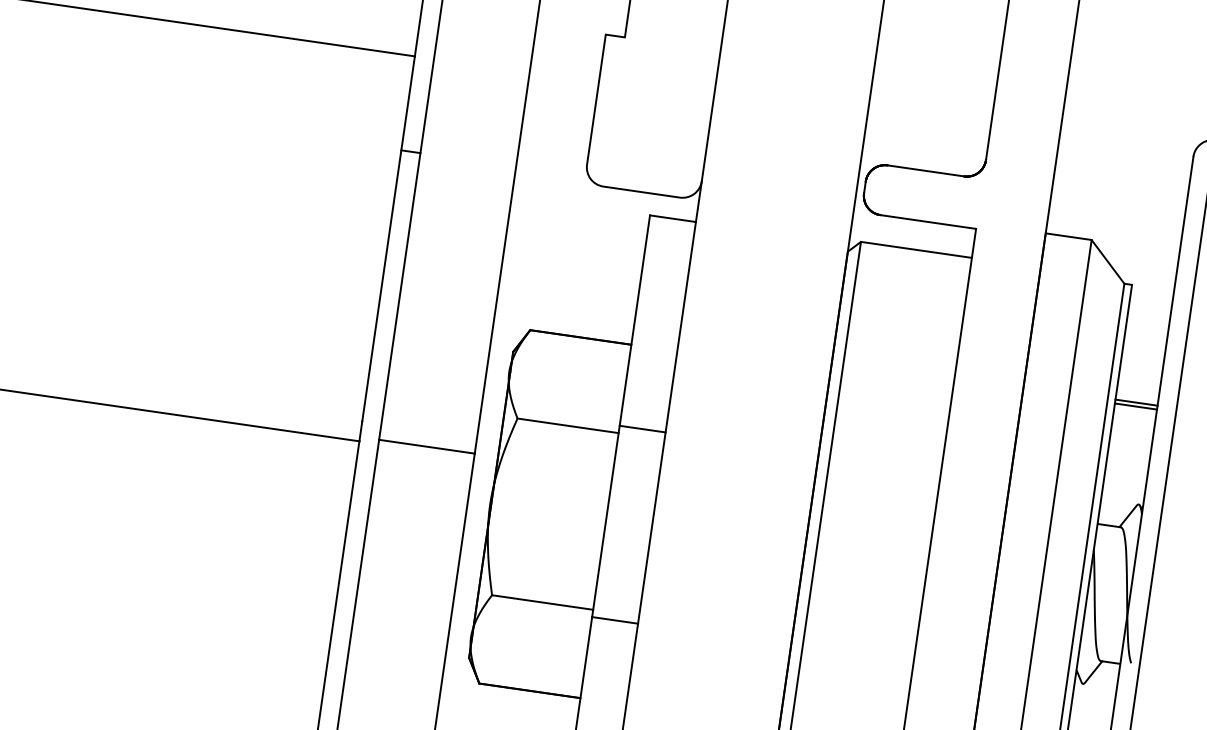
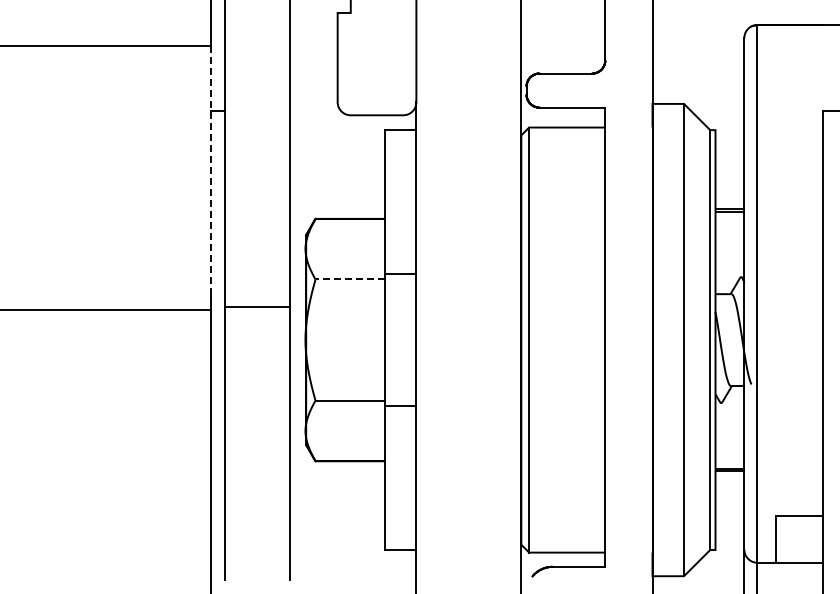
line: (388, 239) -> (211, 171), solid -> dashed
line: (568, 425) -> (350, 279), solid -> dashed

